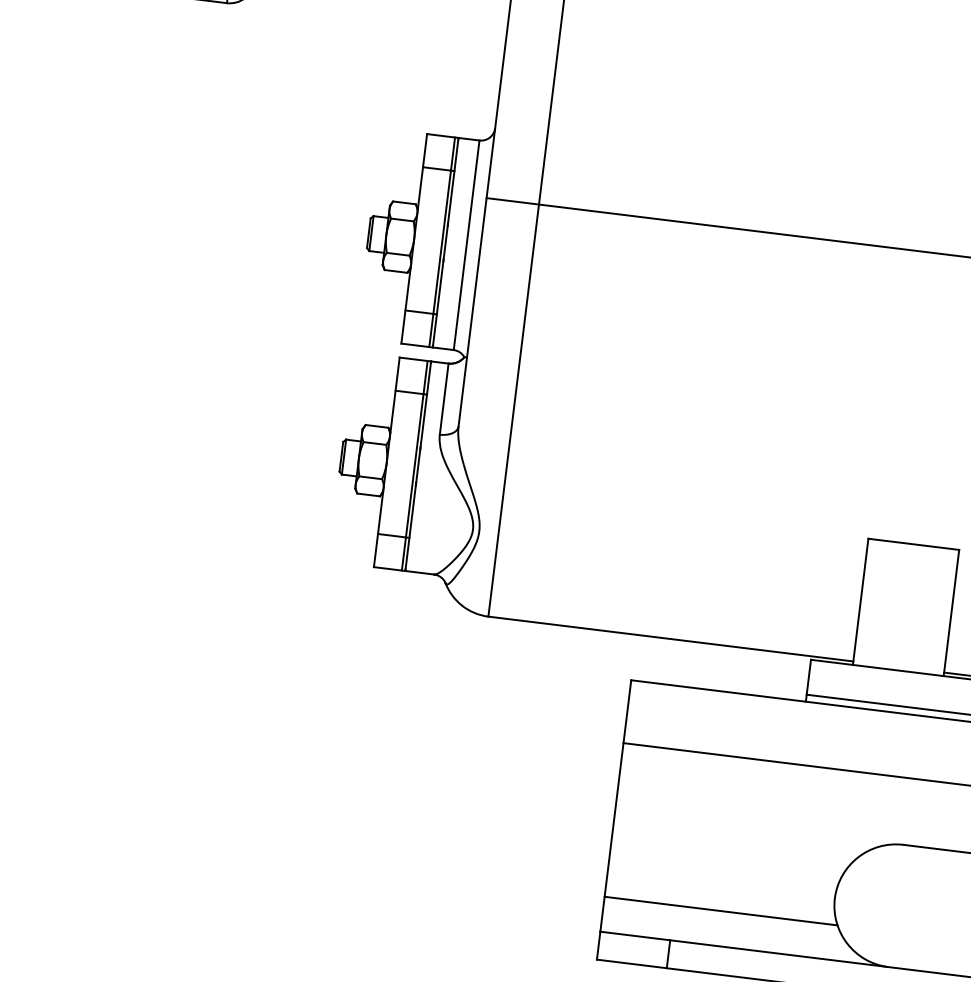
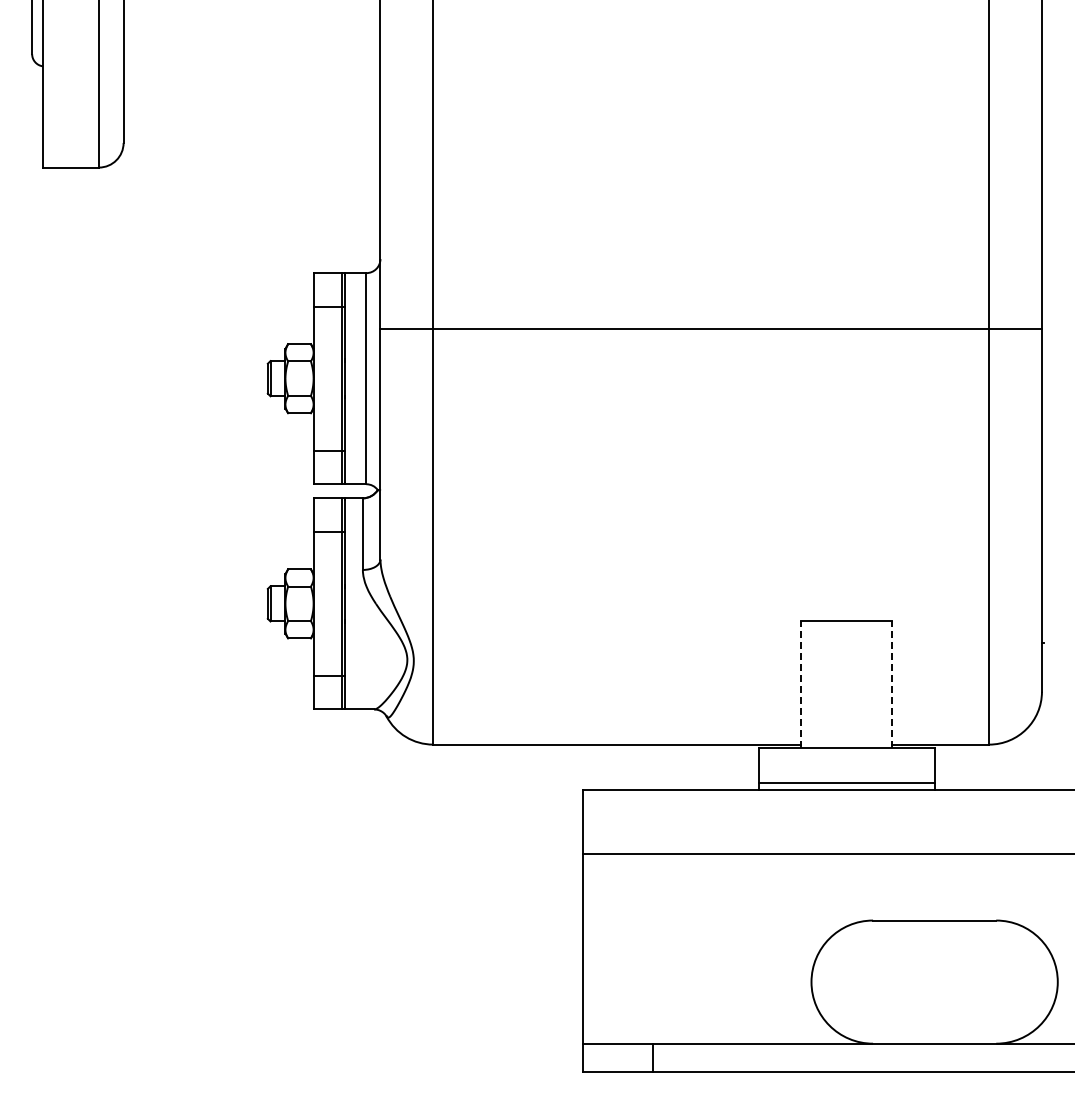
line: (860, 601) -> (800, 684), solid -> dashed
line: (951, 612) -> (892, 684), solid -> dashed
line: (720, 910) -> (699, 1008), removed

